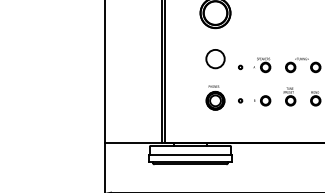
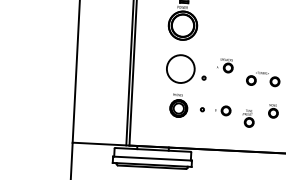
circle: (215, 58) -> (180, 68), size x1.6
part: (262, 65) -> (225, 66), moved
part: (289, 96) -> (248, 118), moved

